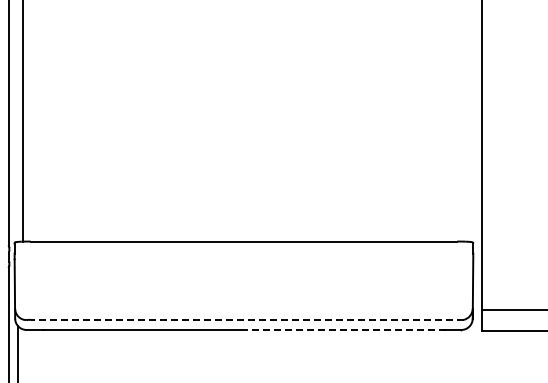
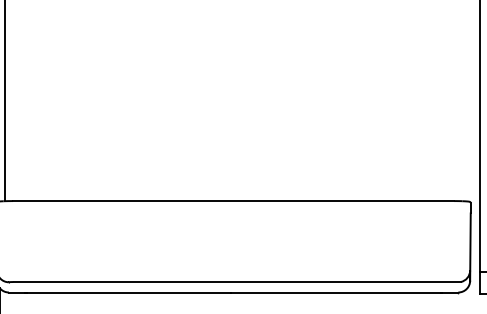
line: (246, 319) -> (236, 281), dashed -> solid
line: (342, 329) -> (335, 292), dashed -> solid

